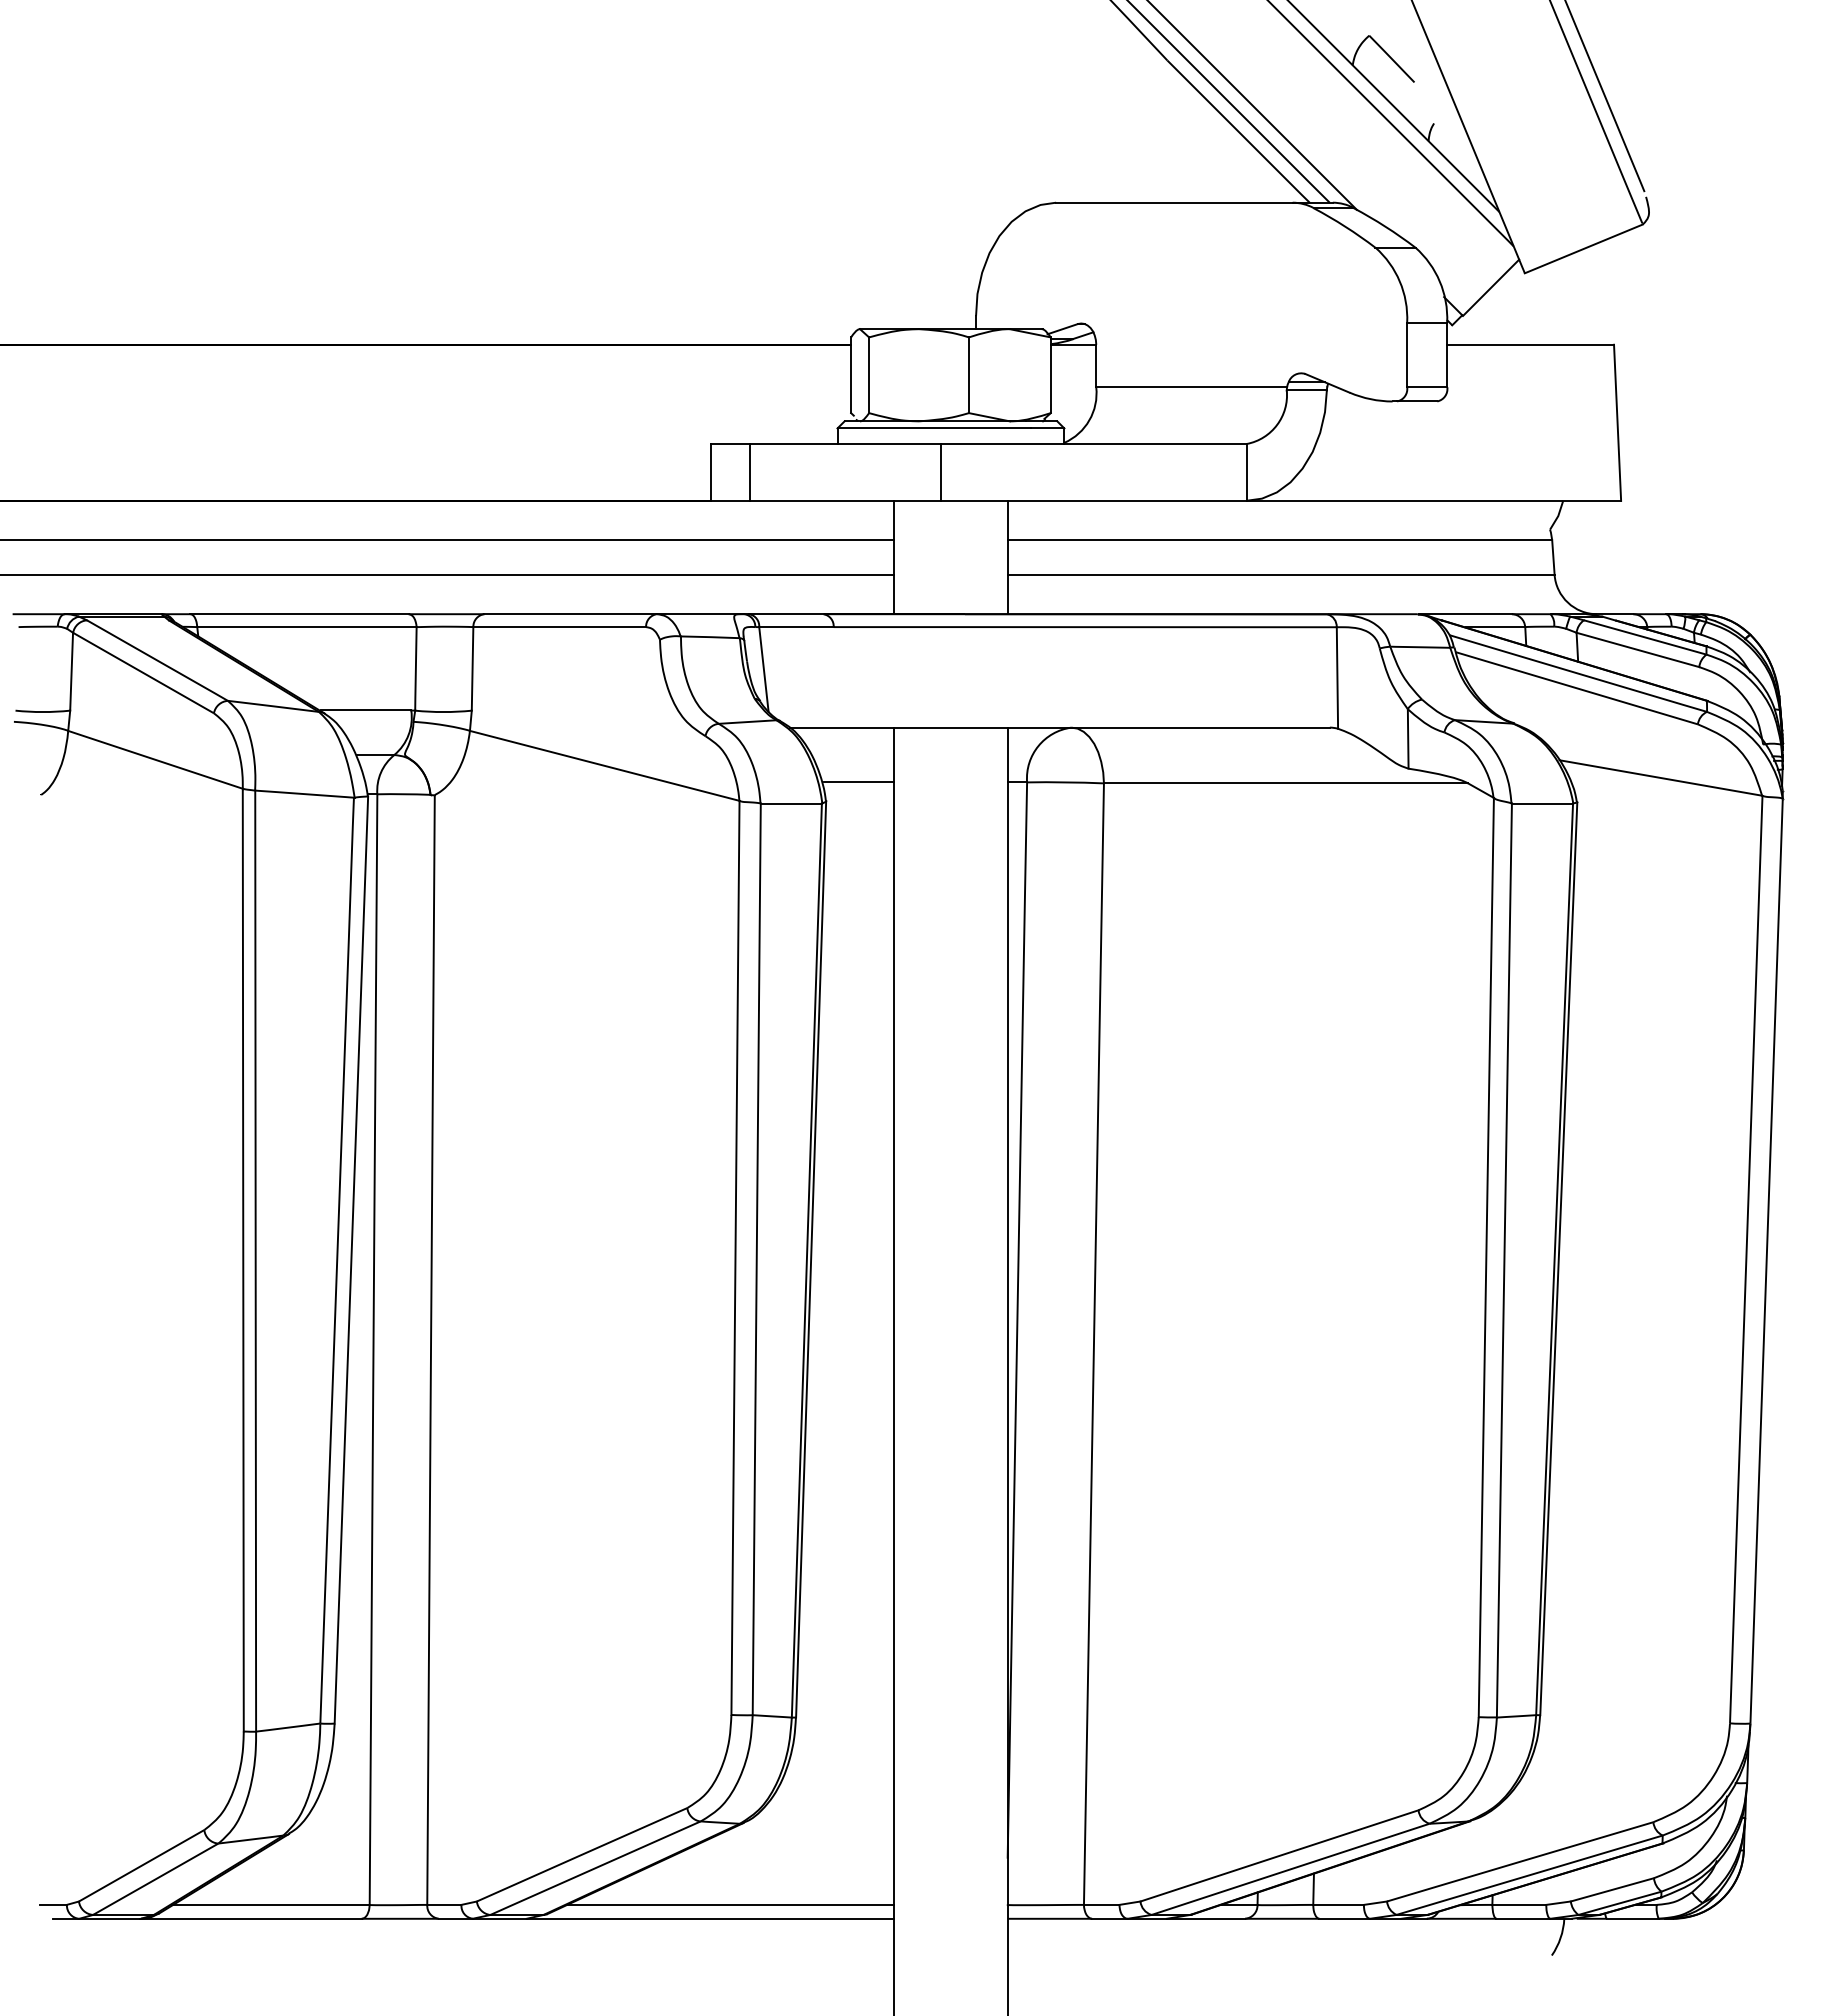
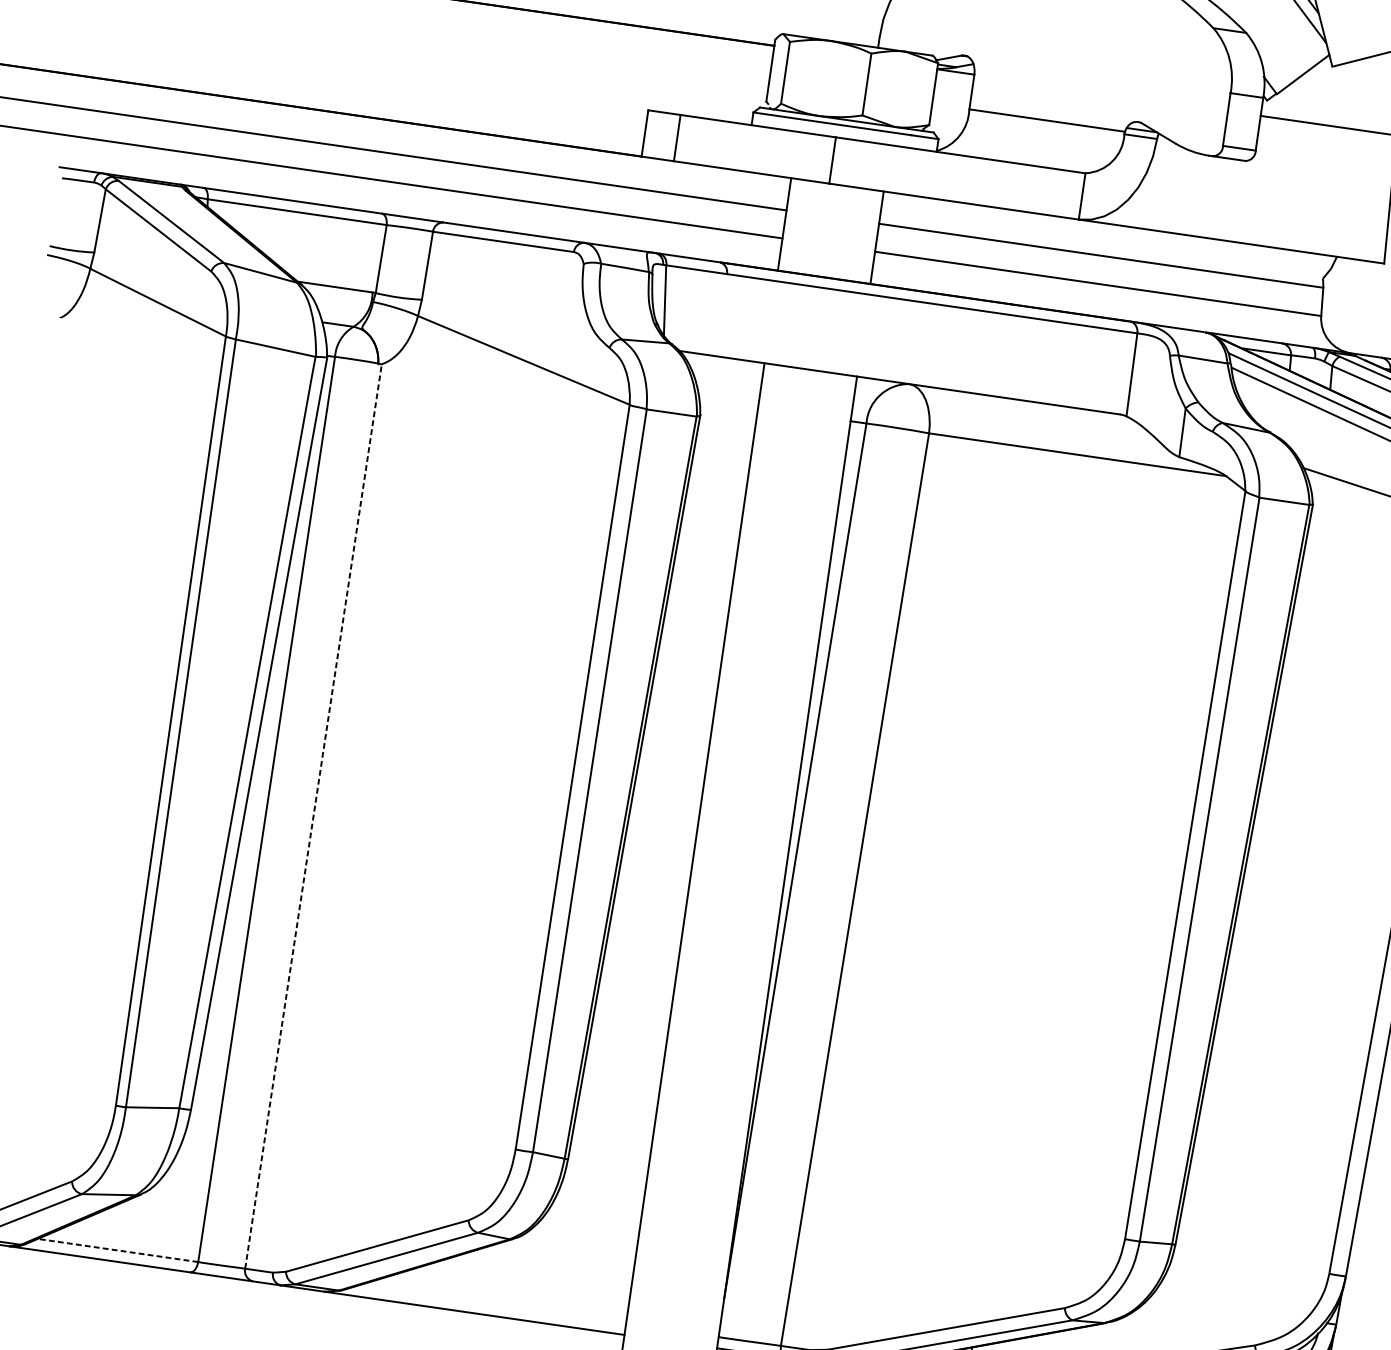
line: (858, 782) -> (728, 403), removed
line: (431, 1349) -> (313, 816), solid -> dashed
line: (270, 1905) -> (117, 1250), solid -> dashed
line: (730, 1905) -> (492, 1304), removed

